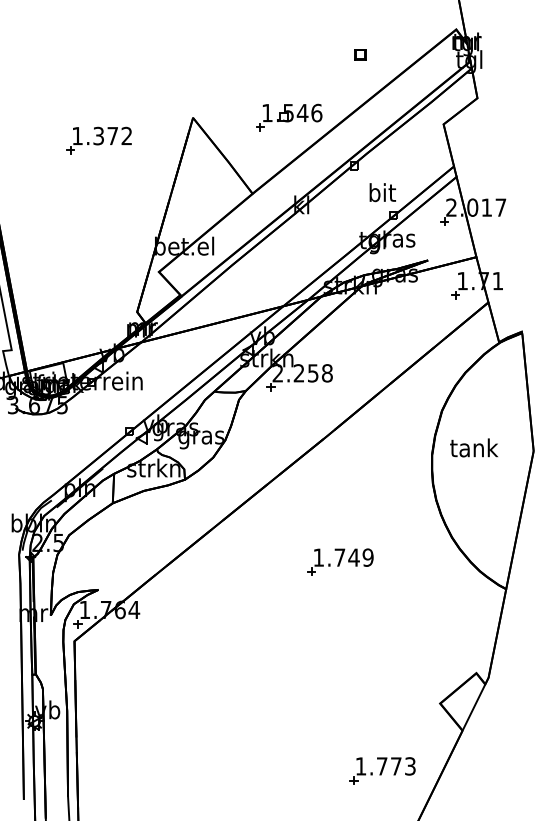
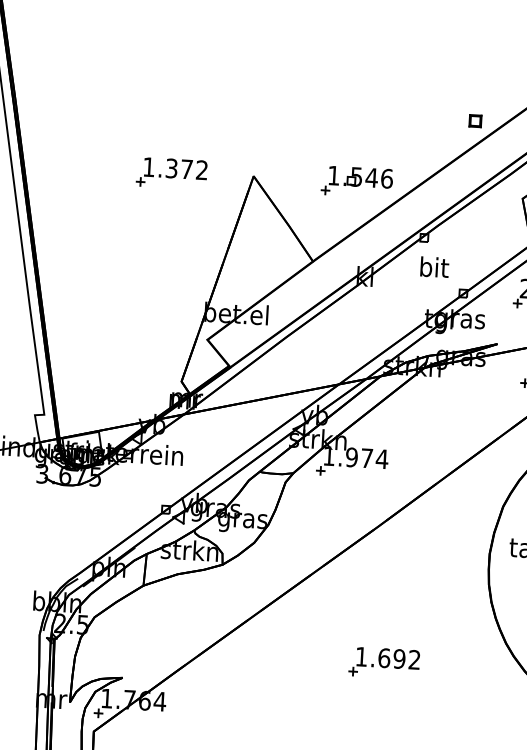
part: (360, 54) -> (475, 120), moved
part: (98, 140) -> (171, 173), moved
text: (382, 192) -> (434, 267), moved
text: (302, 373) -> (355, 457), 2.258 -> 1.974
text: (353, 557) -> (398, 658), 1.749 -> 1.692

